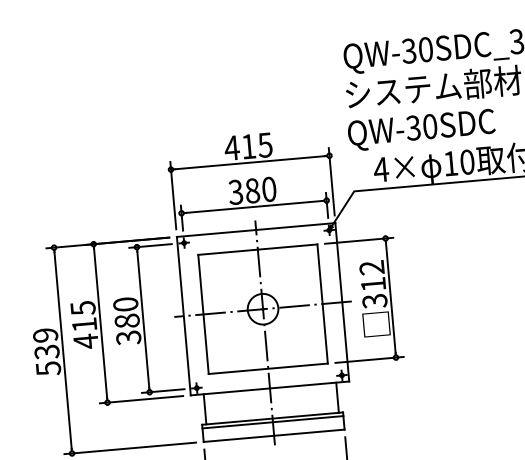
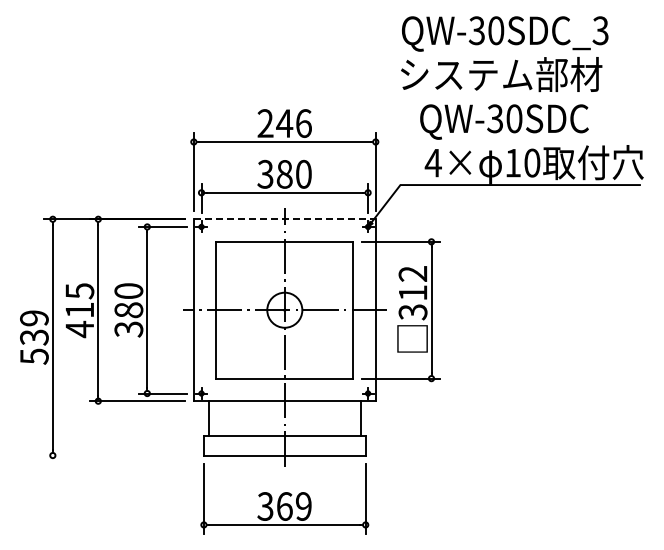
text: (421, 129) -> (504, 121), moved
text: (247, 146) -> (283, 123), 415 -> 246
line: (255, 230) -> (284, 219), solid -> dashed
line: (272, 421) -> (284, 439), removed
line: (130, 448) -> (119, 455), removed

